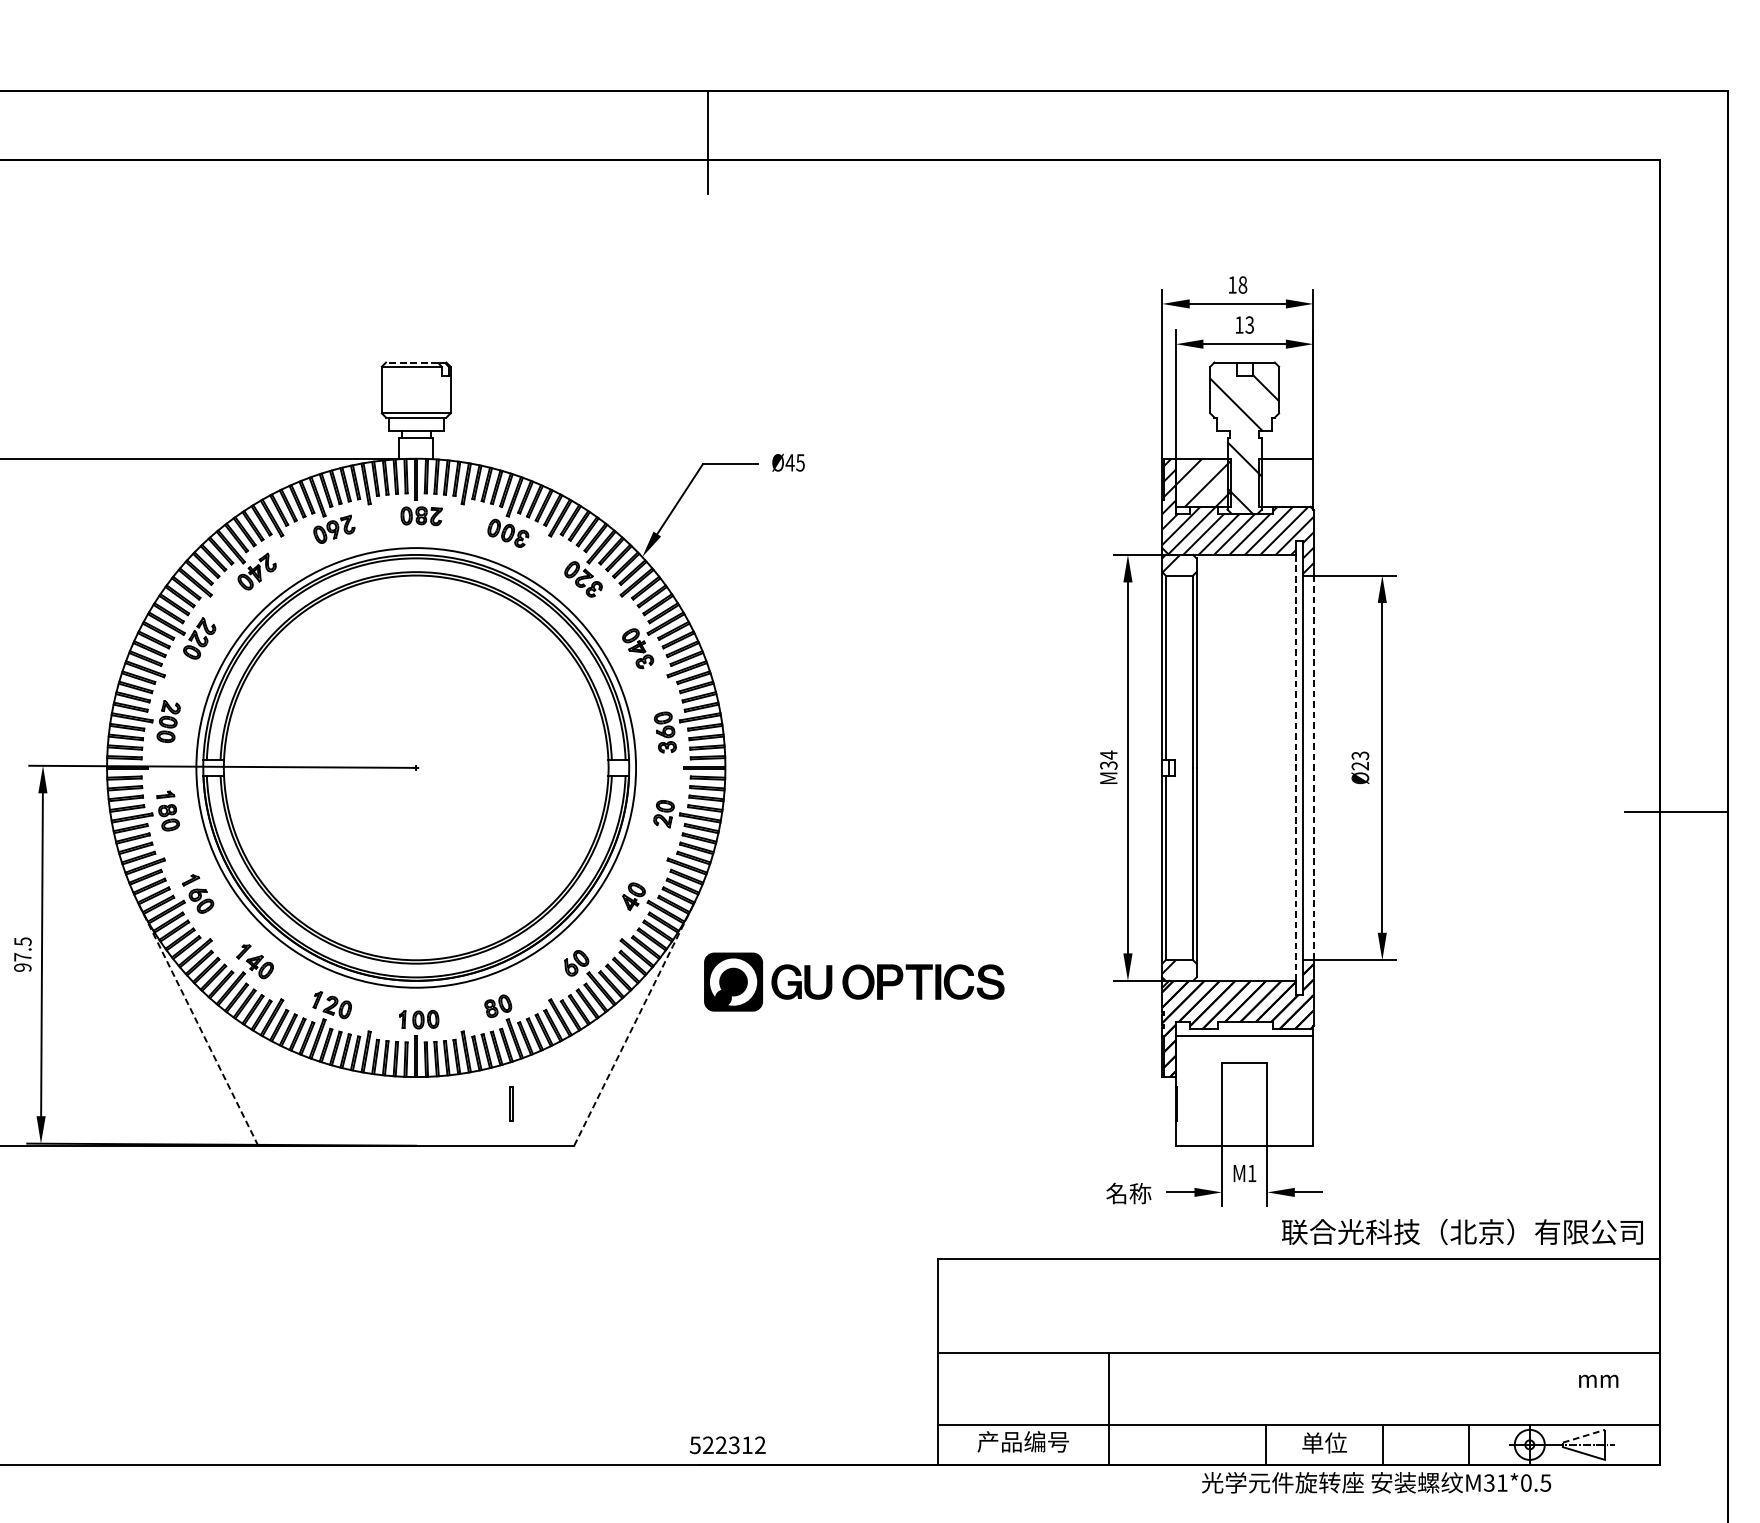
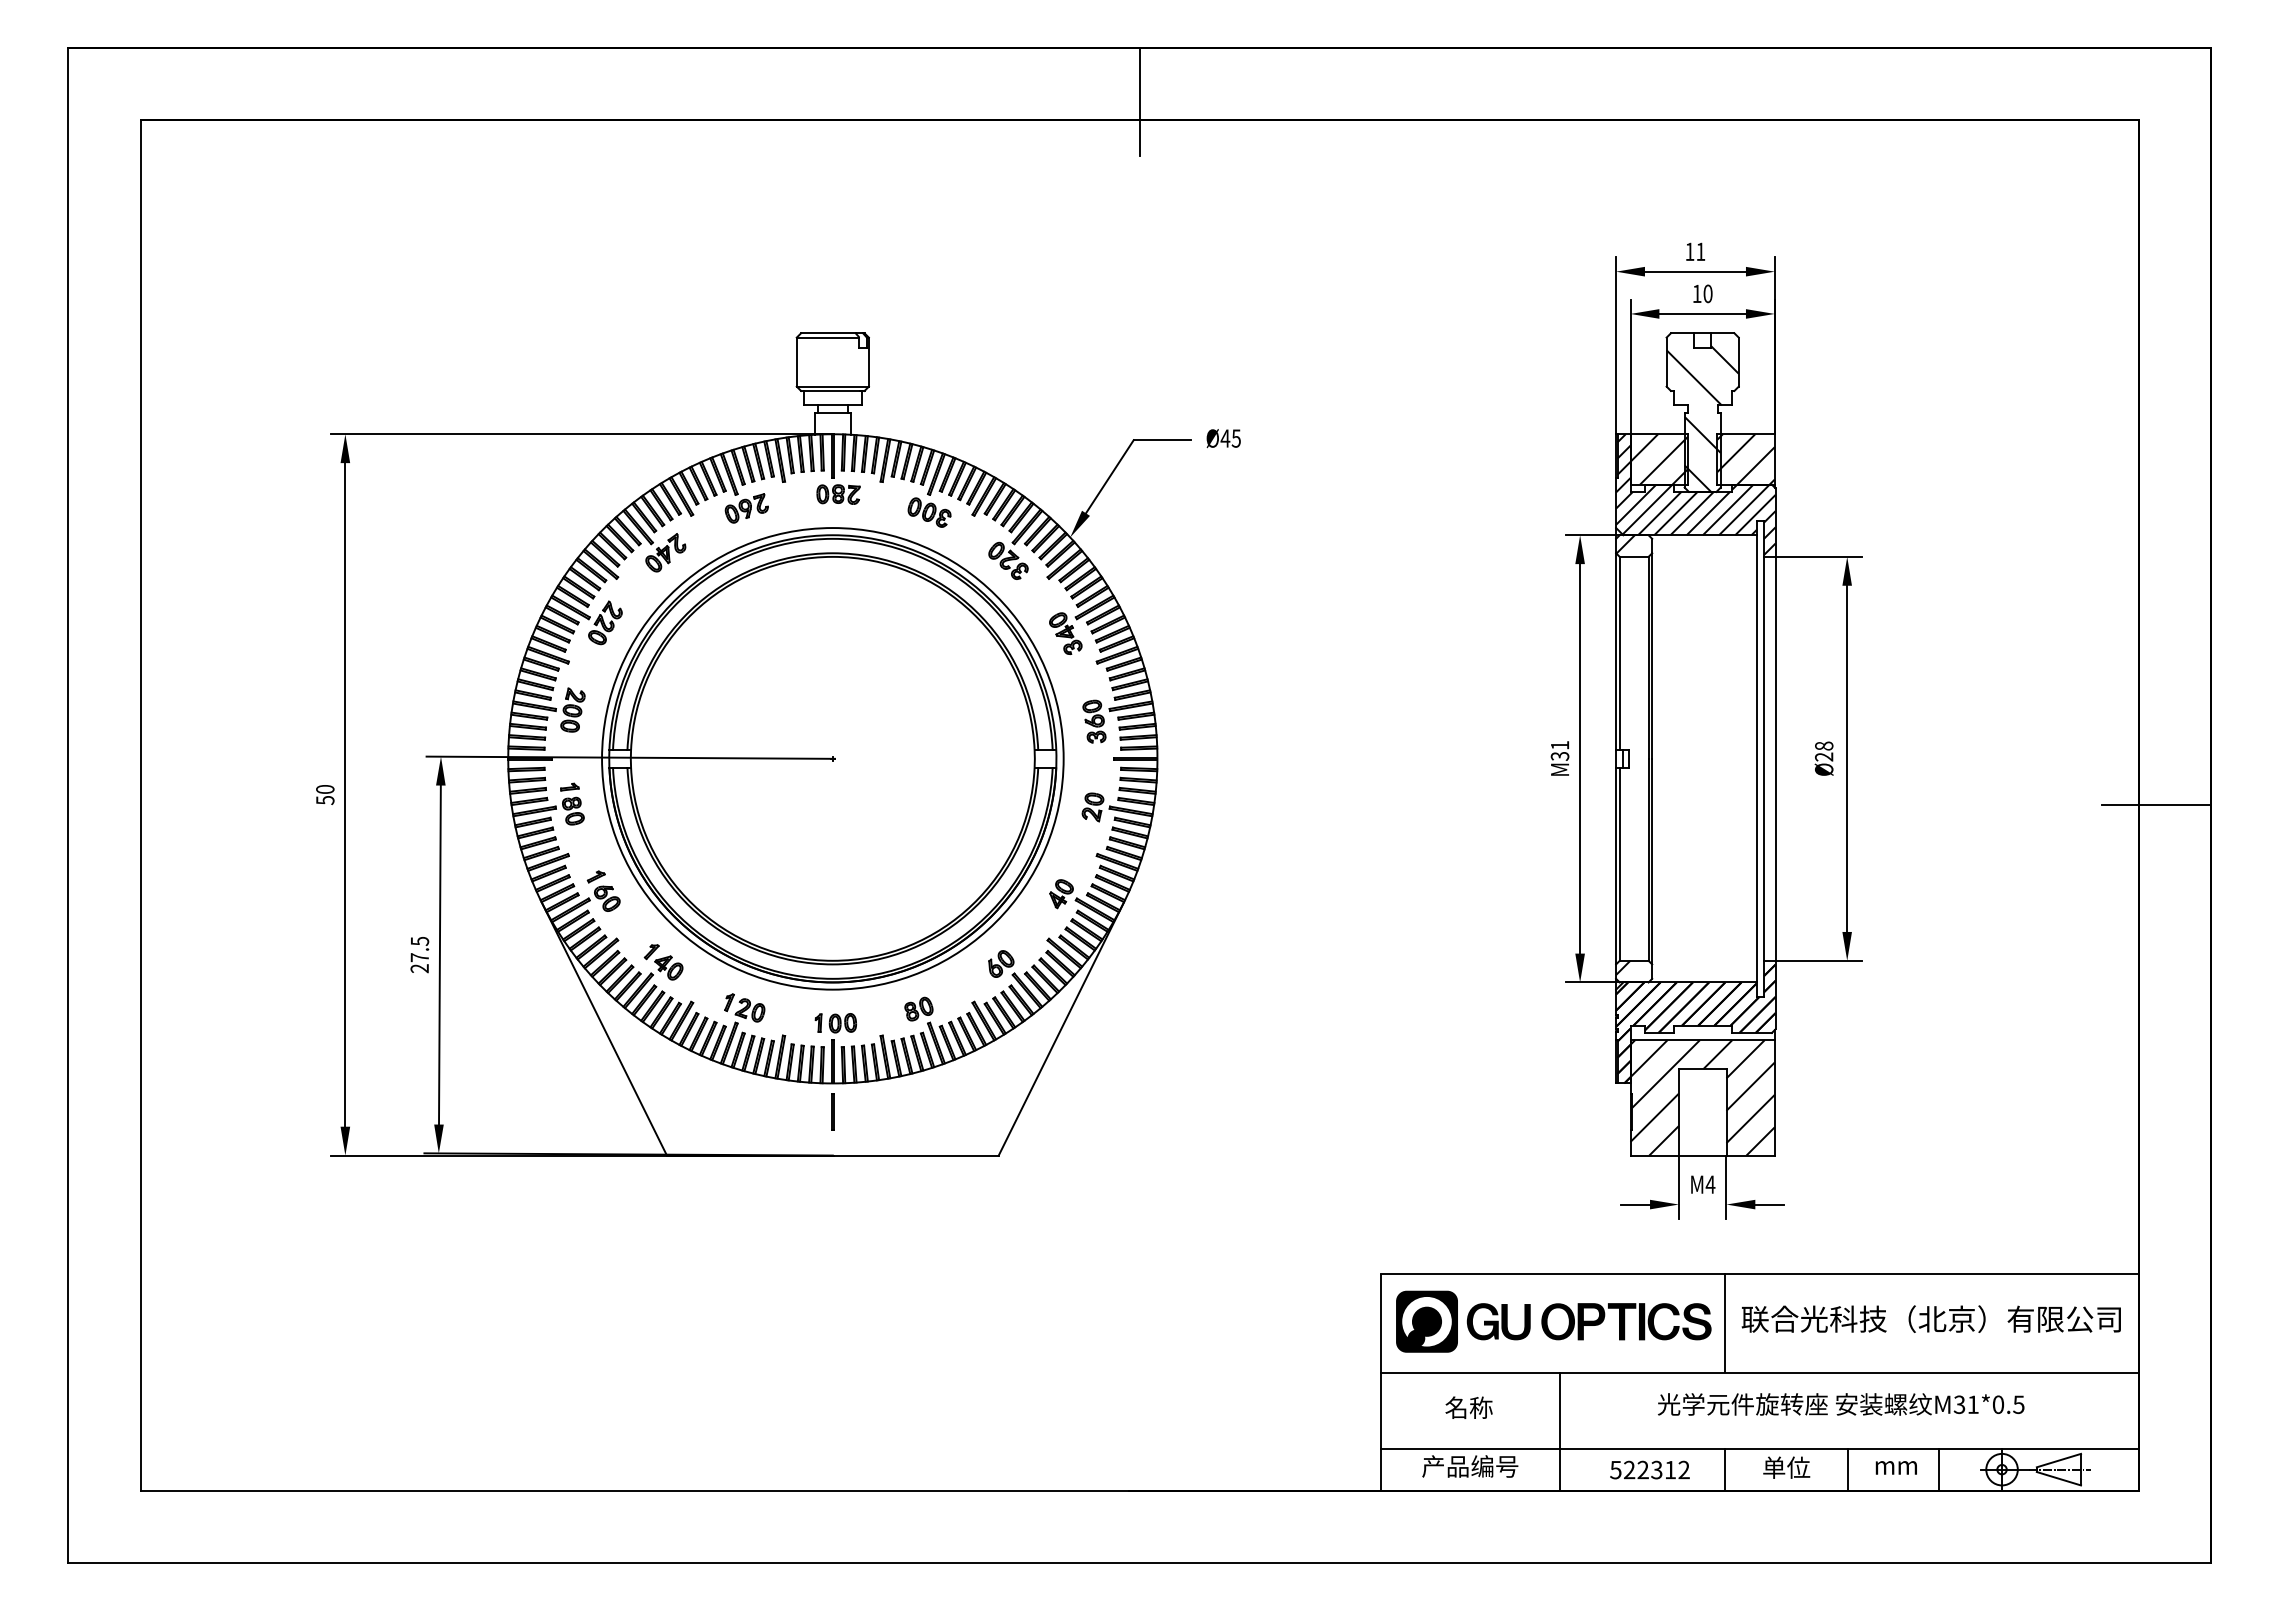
text: (1242, 284) -> (1700, 251), 18 -> 11
text: (1249, 324) -> (1707, 293), 13 -> 10
line: (411, 362) -> (827, 333), dashed -> solid
hatch: (1285, 482) -> (1745, 459), added
text: (1109, 755) -> (1560, 745), M34 -> M31
text: (1360, 755) -> (1824, 745), Ø23 -> Ø28
line: (1295, 767) -> (1756, 758), dashed -> solid
line: (1314, 767) -> (1775, 758), dashed -> solid
text: (22, 967) -> (419, 968), 97.5 -> 27.5
part: (854, 981) -> (1553, 1321), moved
line: (634, 1024) -> (1061, 1028), dashed -> solid
line: (198, 1025) -> (604, 1029), dashed -> solid
hatch: (1244, 1090) -> (1702, 1097), added
line: (511, 1103) -> (832, 1111), moved
text: (1252, 1173) -> (1710, 1184), M1 -> M4
text: (1128, 1193) -> (1468, 1407), moved
text: (1461, 1231) -> (1930, 1318), moved
line: (1265, 1305) -> (1724, 1323), added
text: (1597, 1380) -> (1895, 1467), moved
line: (1584, 1436) -> (2059, 1460), dashed -> solid
text: (727, 1444) -> (1649, 1469), moved
text: (1376, 1482) -> (1841, 1404), moved

